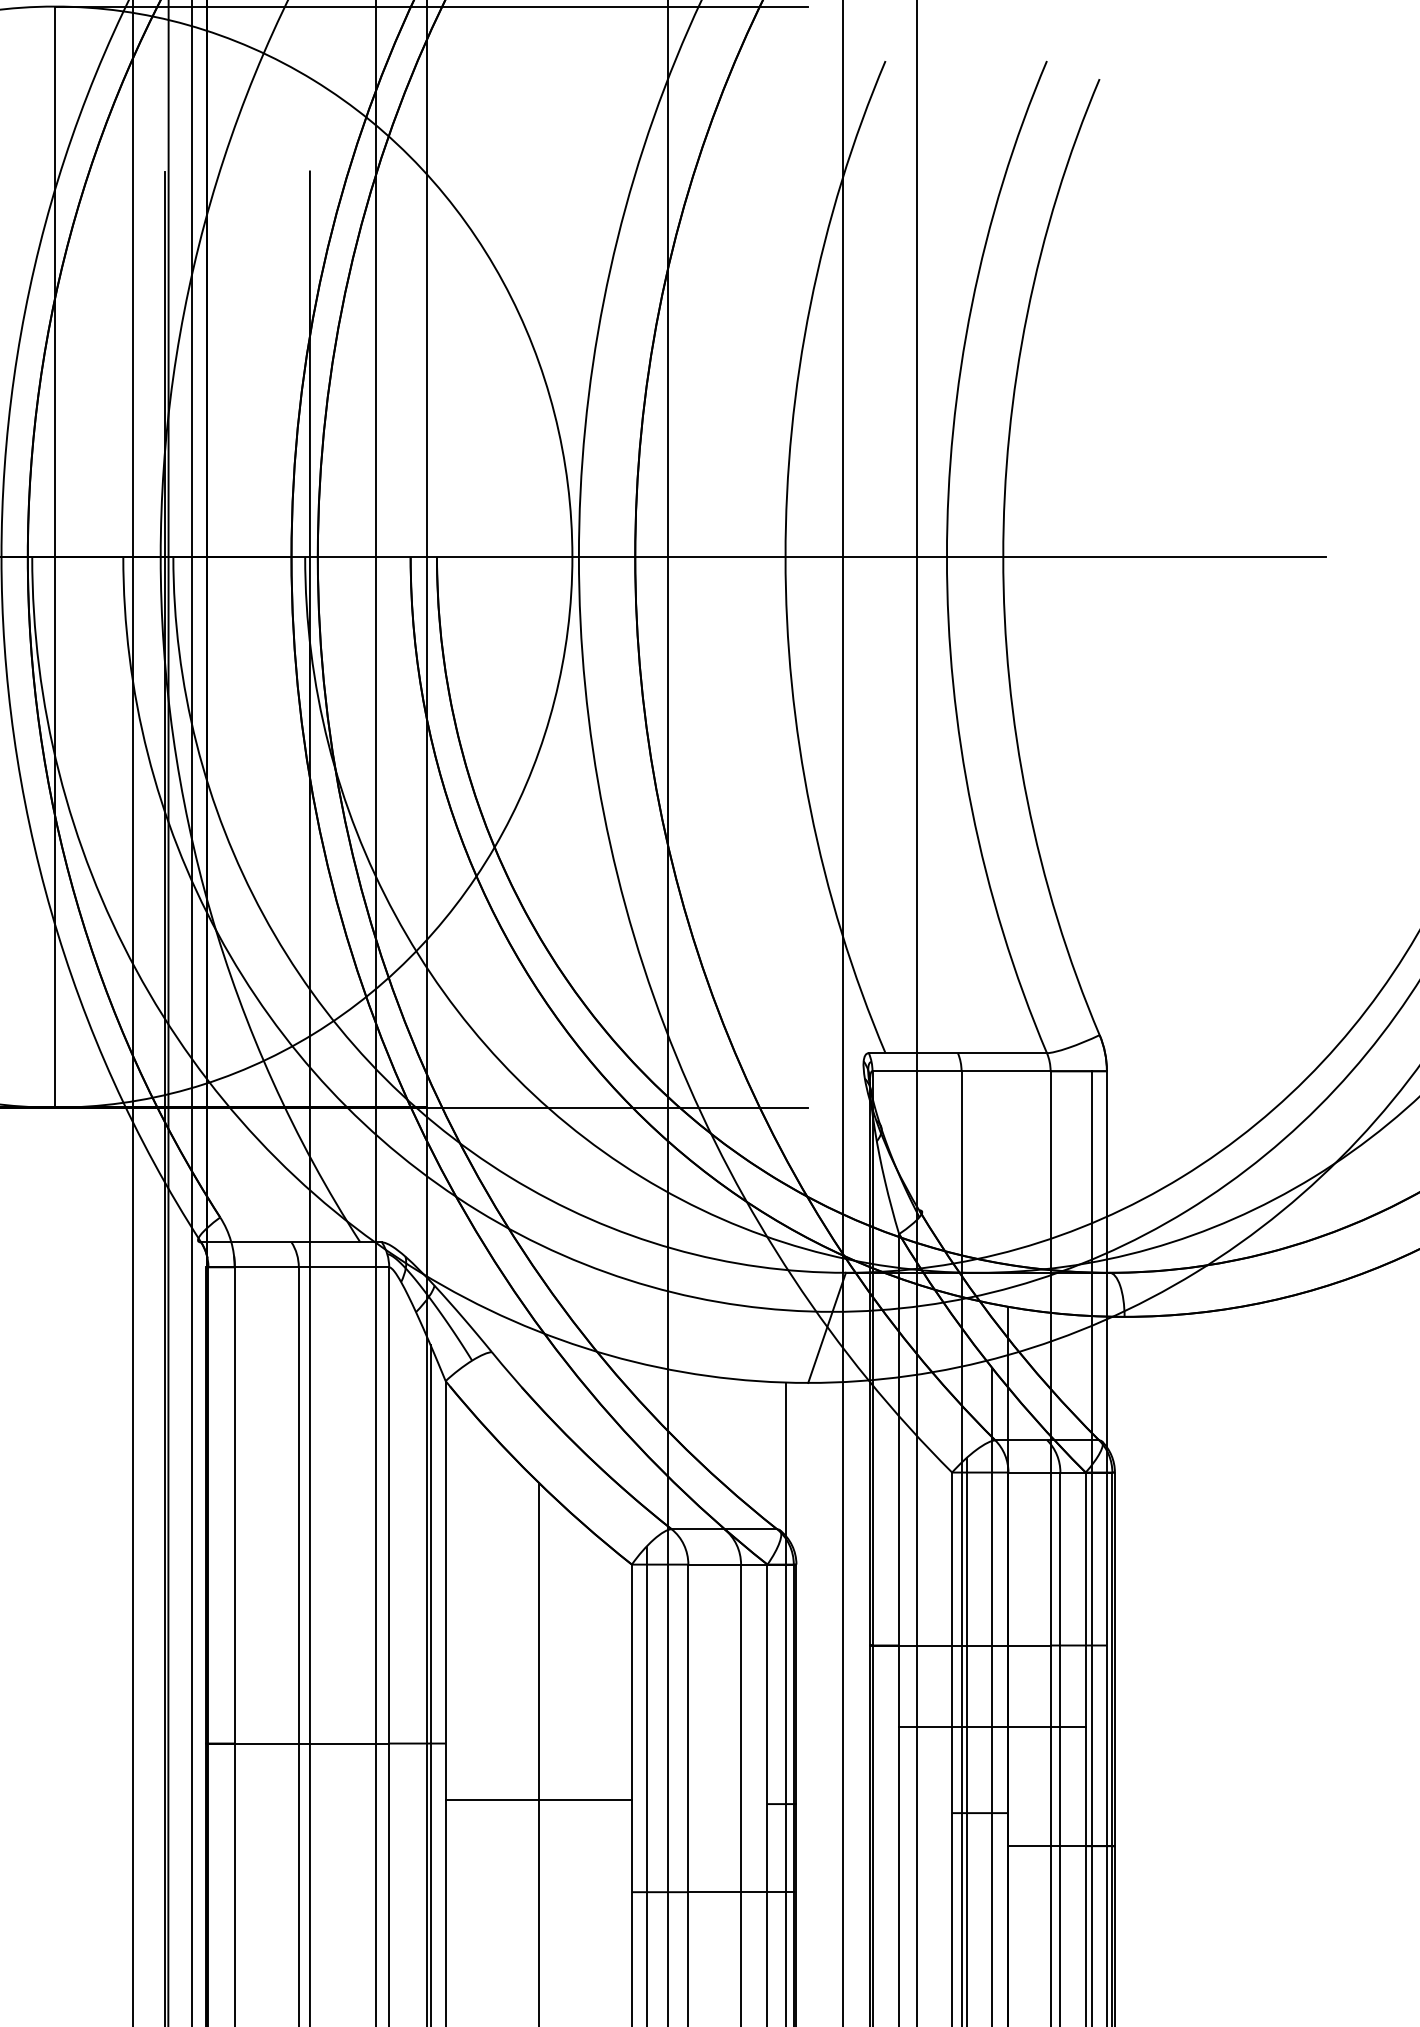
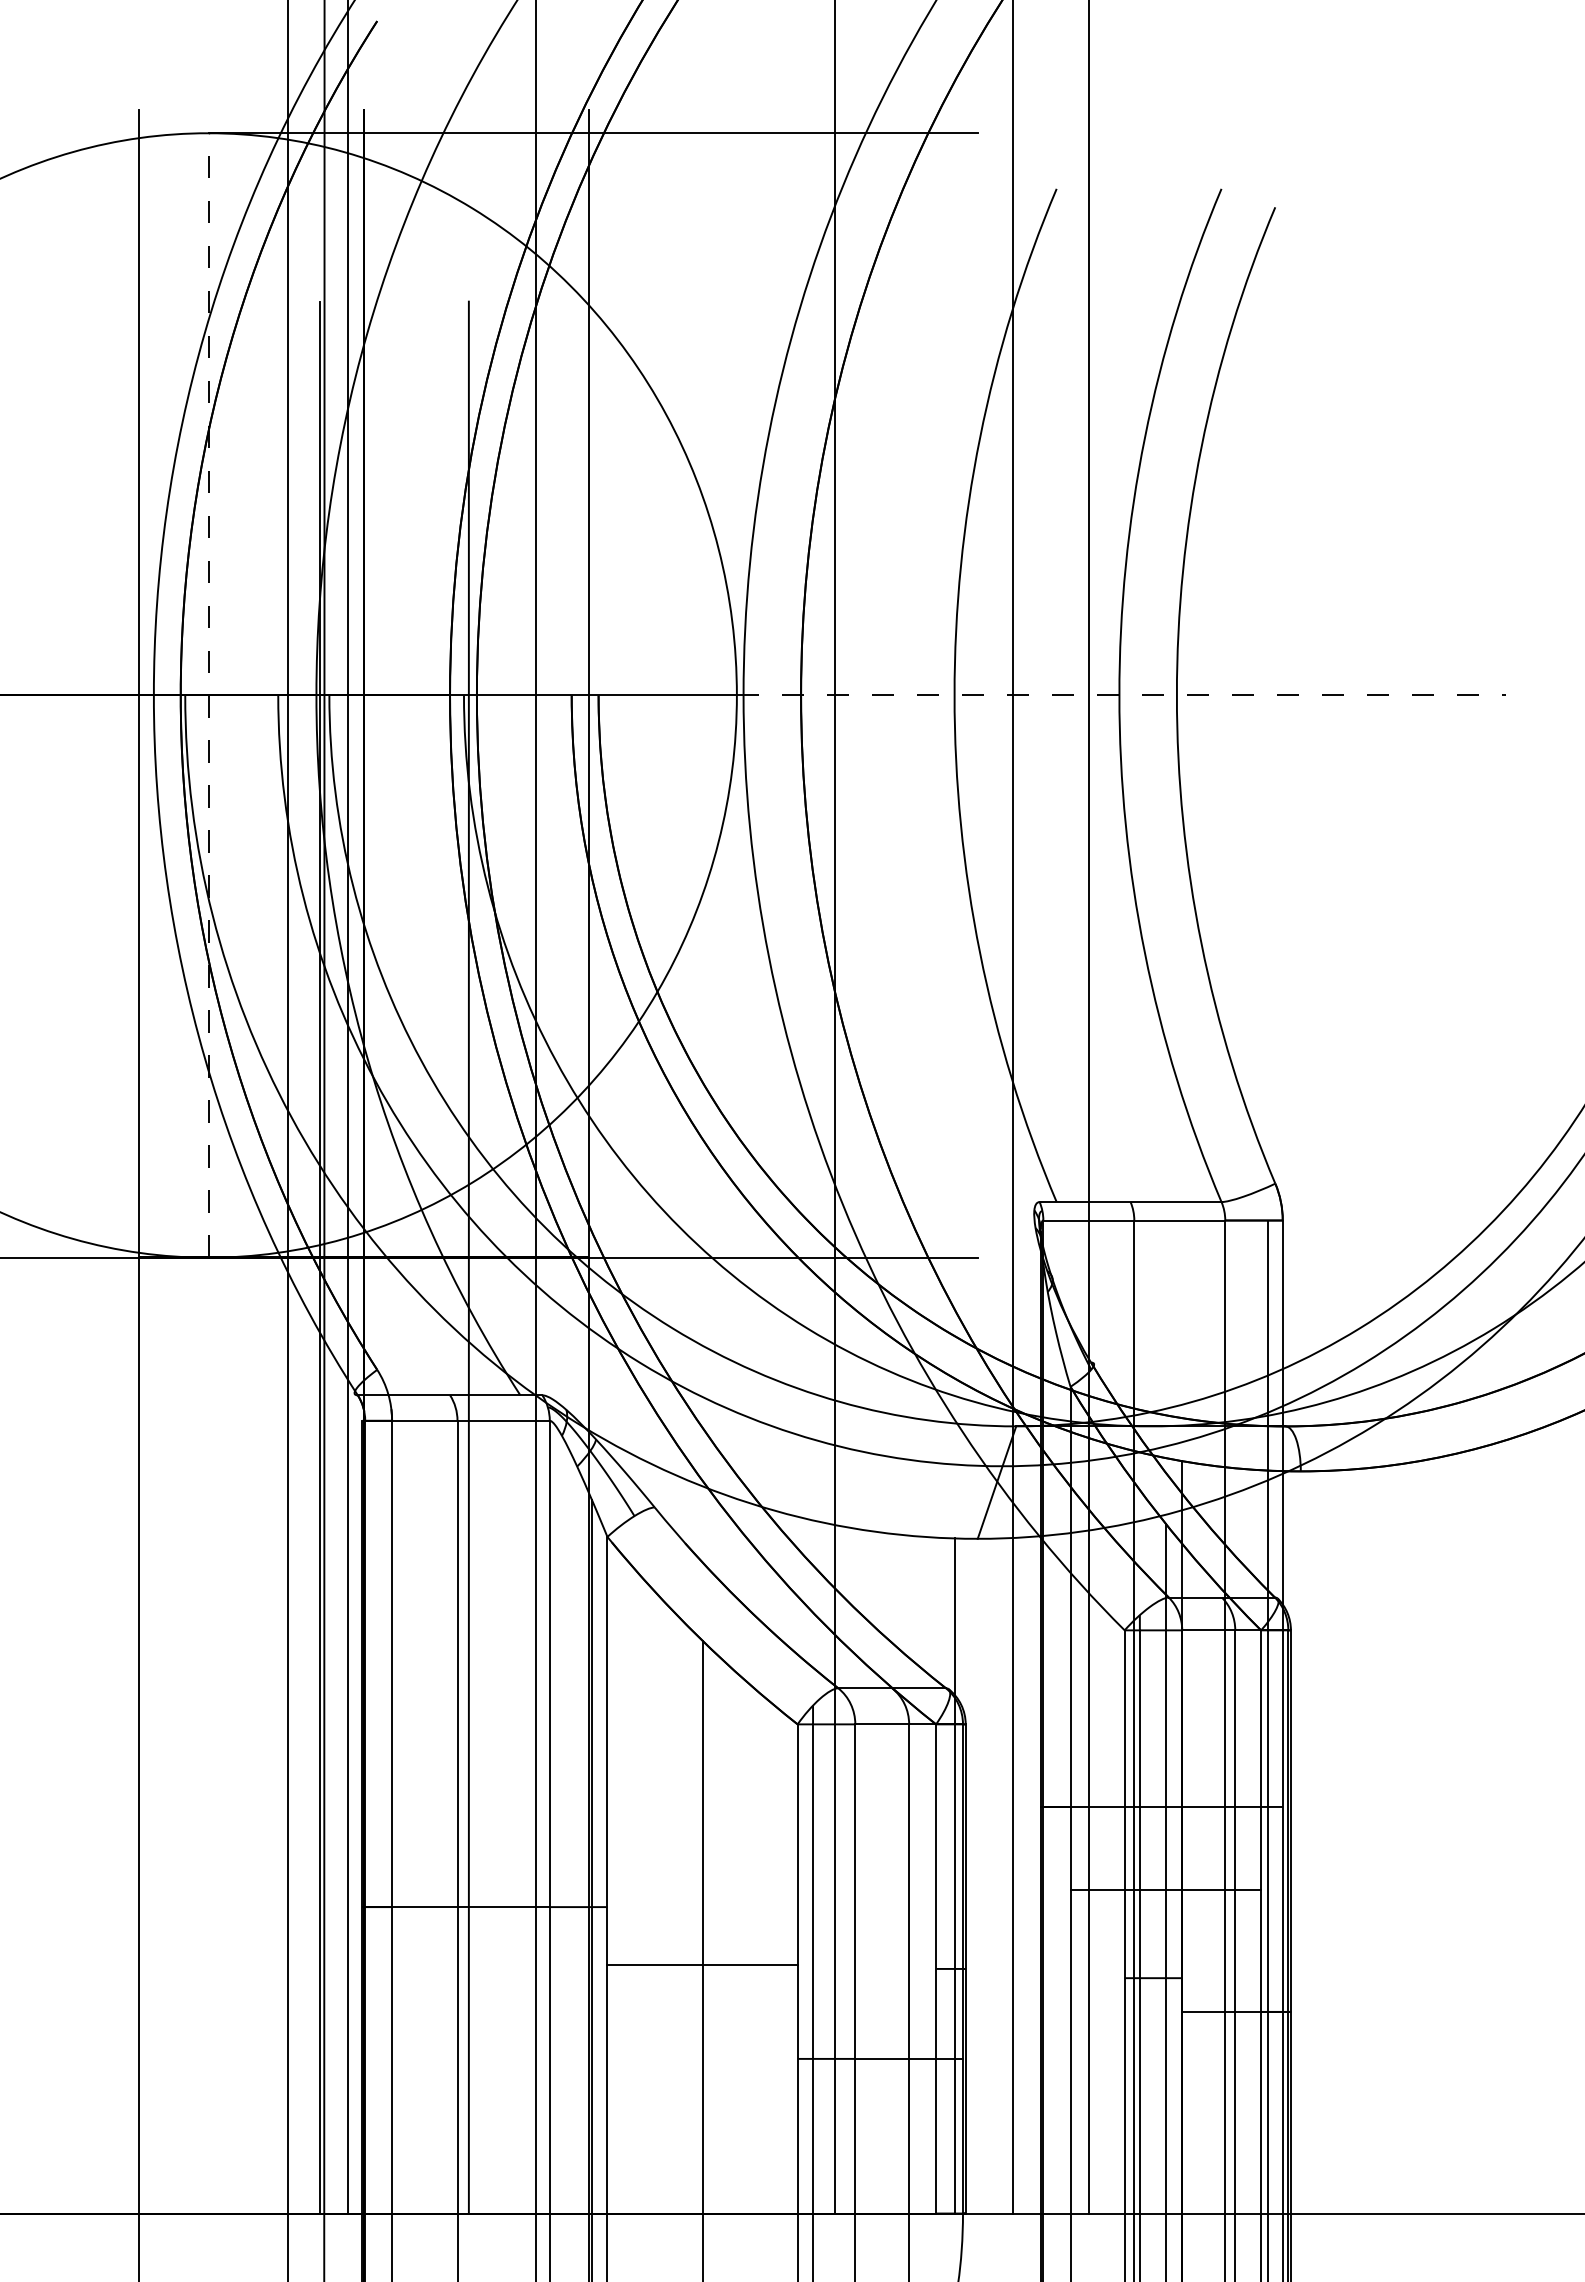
line: (55, 556) -> (208, 694), solid -> dashed
line: (949, 557) -> (1121, 695), solid -> dashed

